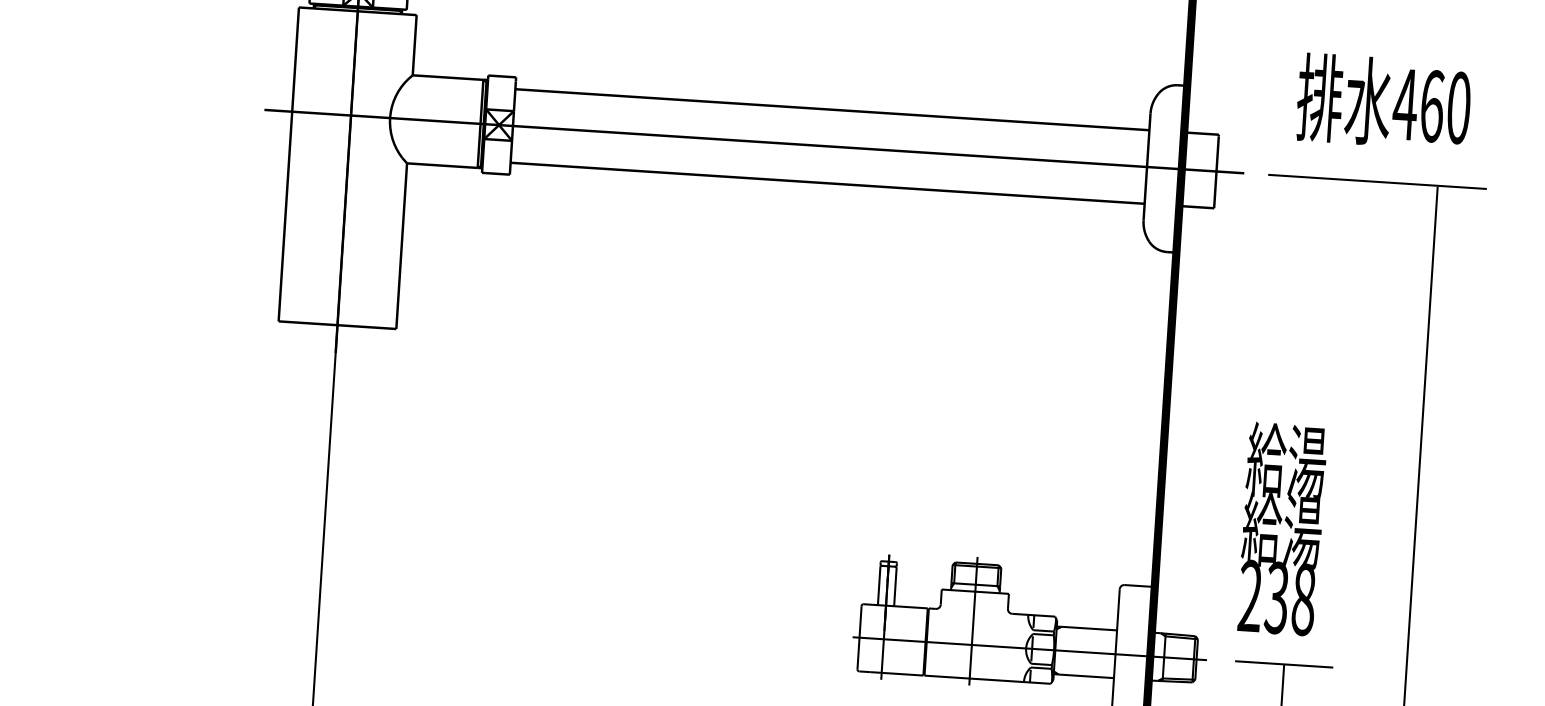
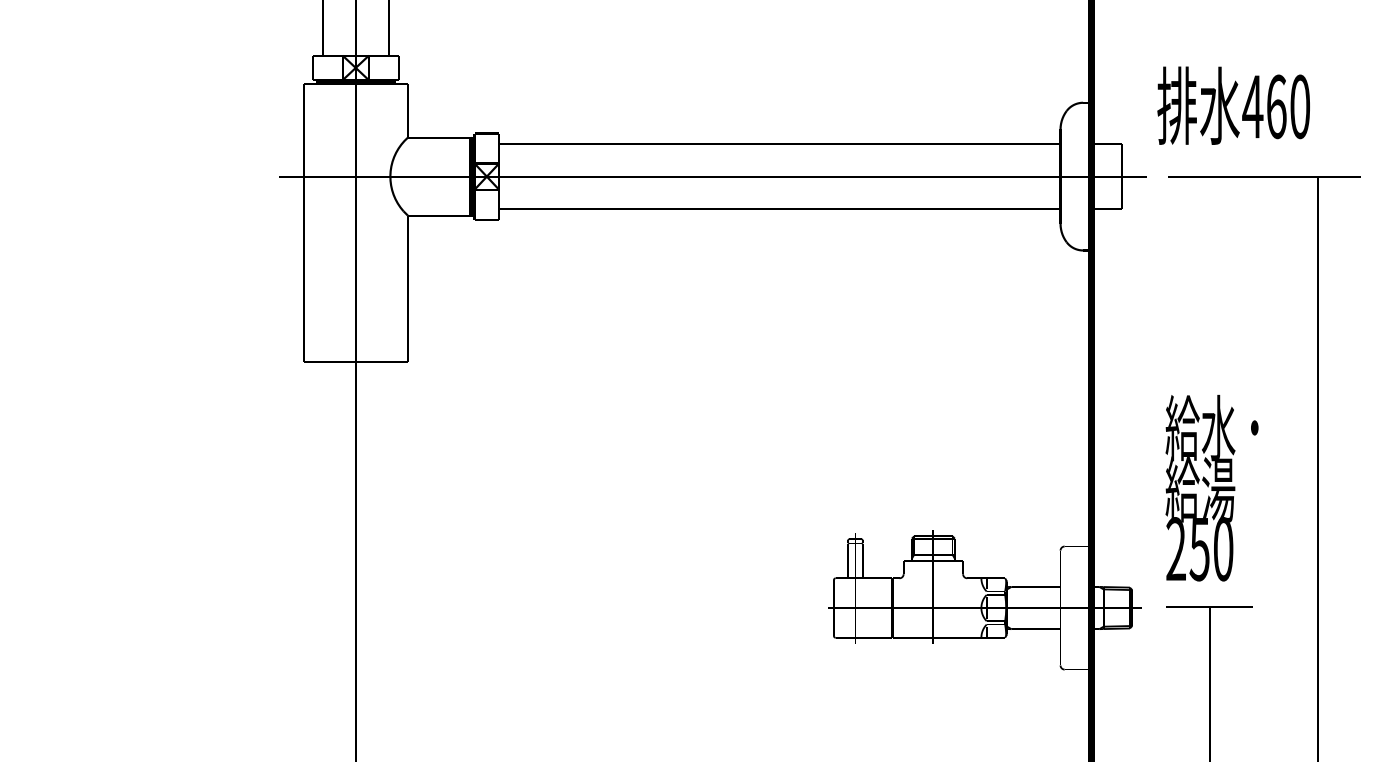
text: (1383, 101) -> (1233, 105), moved
text: (1319, 462) -> (1229, 427), 給湯 -> 給水・
text: (1290, 599) -> (1211, 549), 238 -> 250

